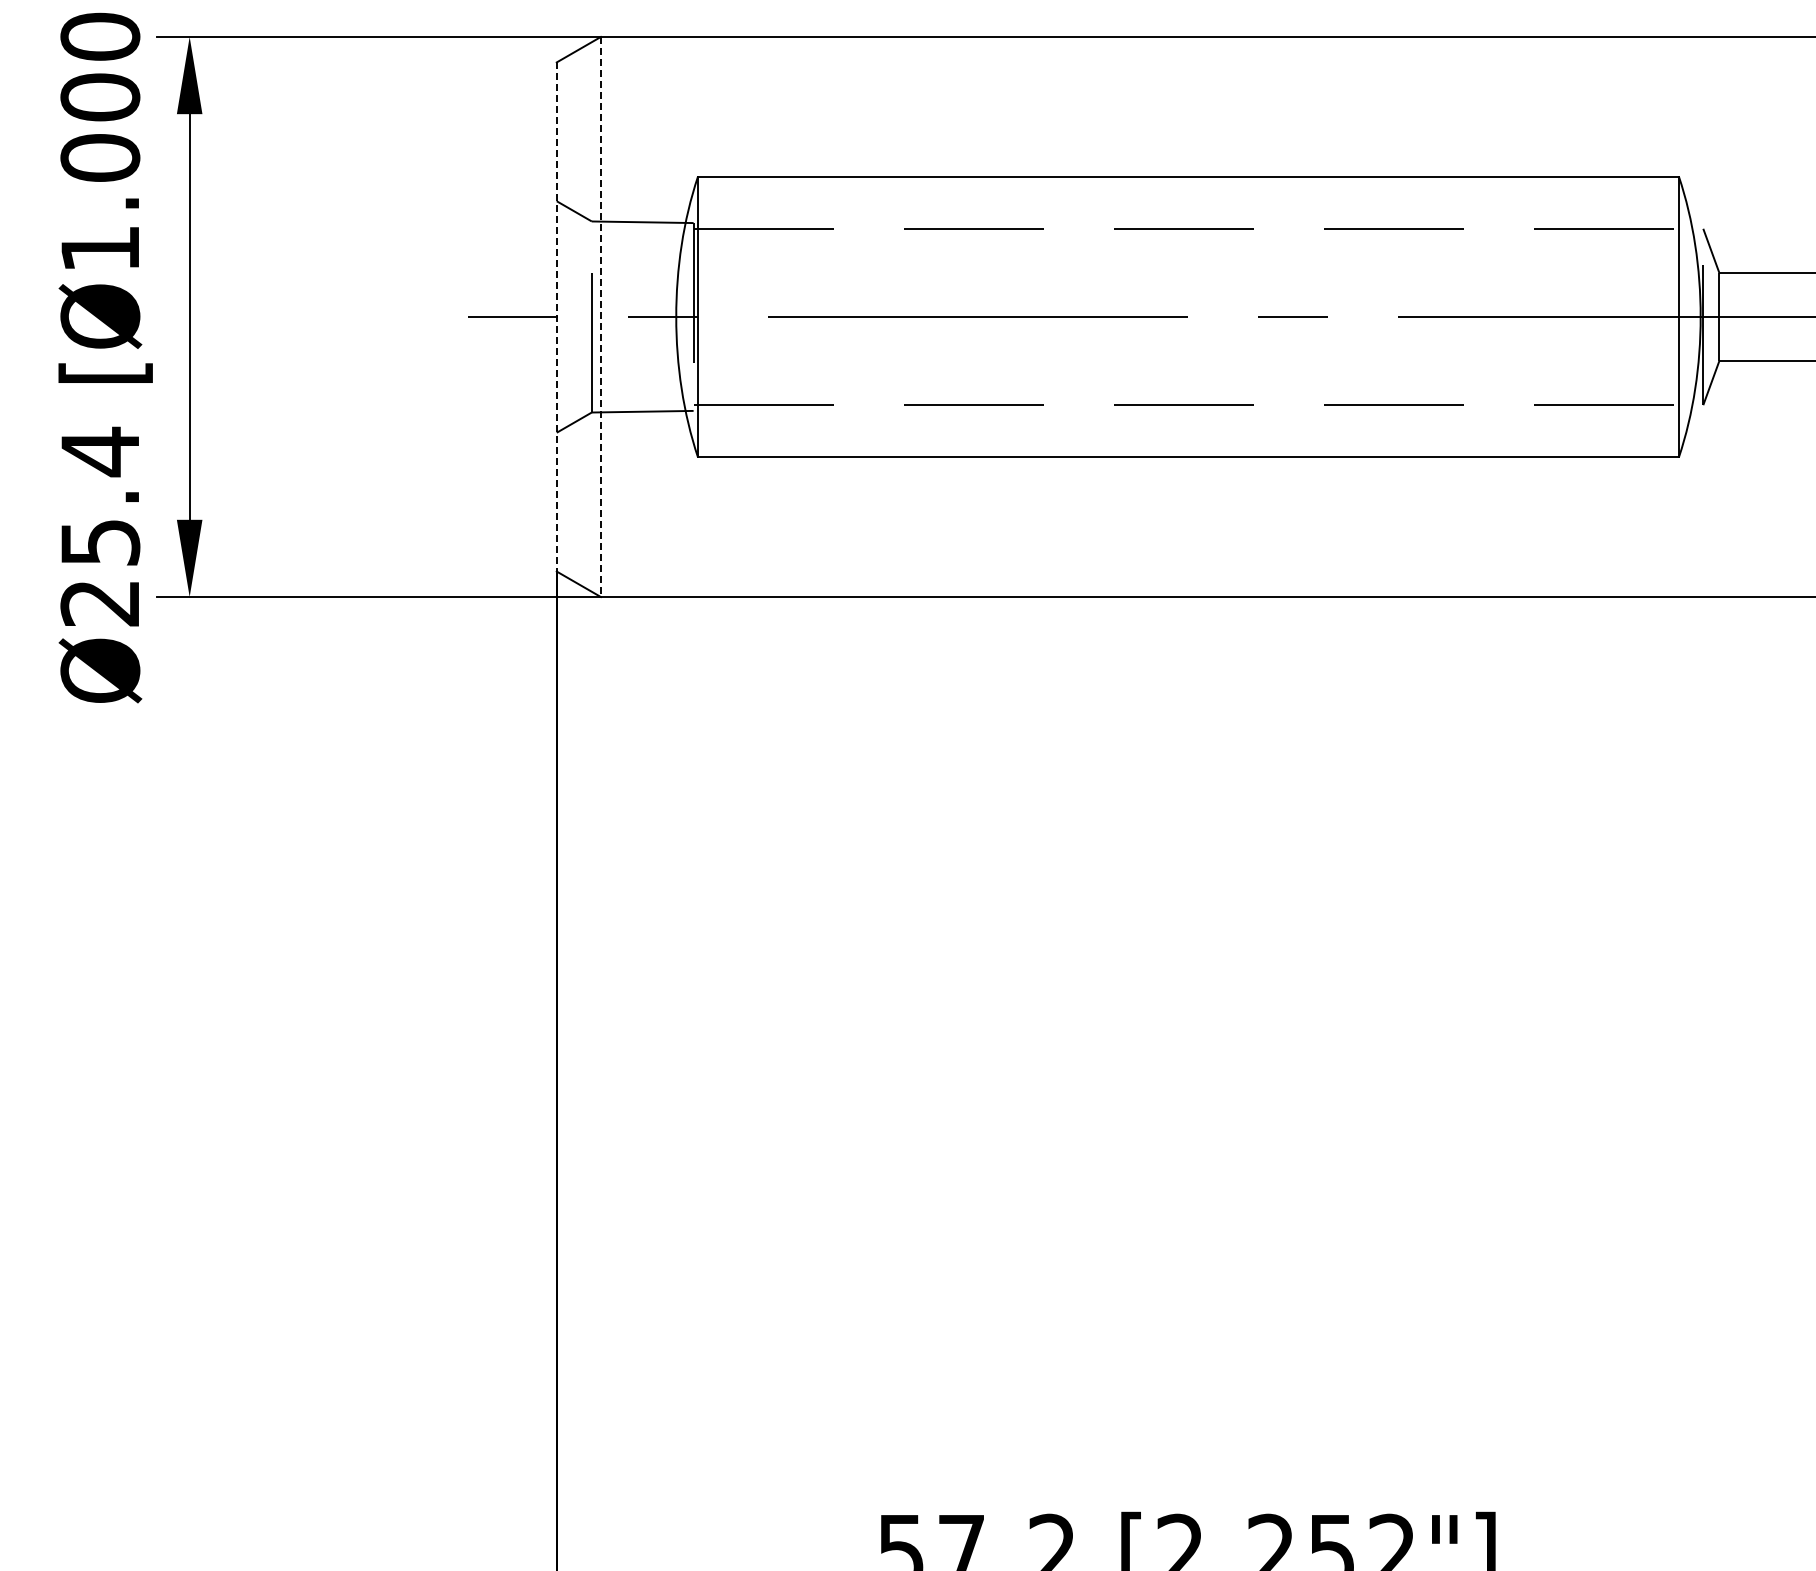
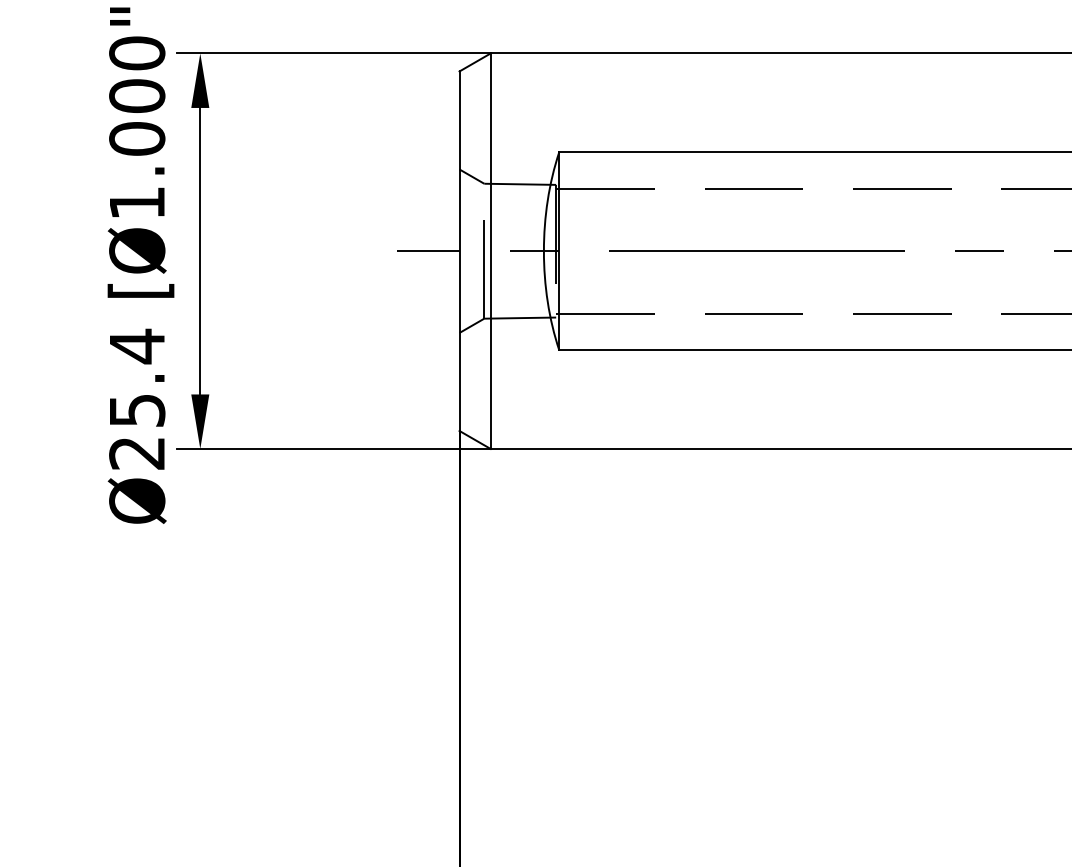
line: (556, 317) -> (459, 251), dashed -> solid
line: (600, 317) -> (490, 251), dashed -> solid

